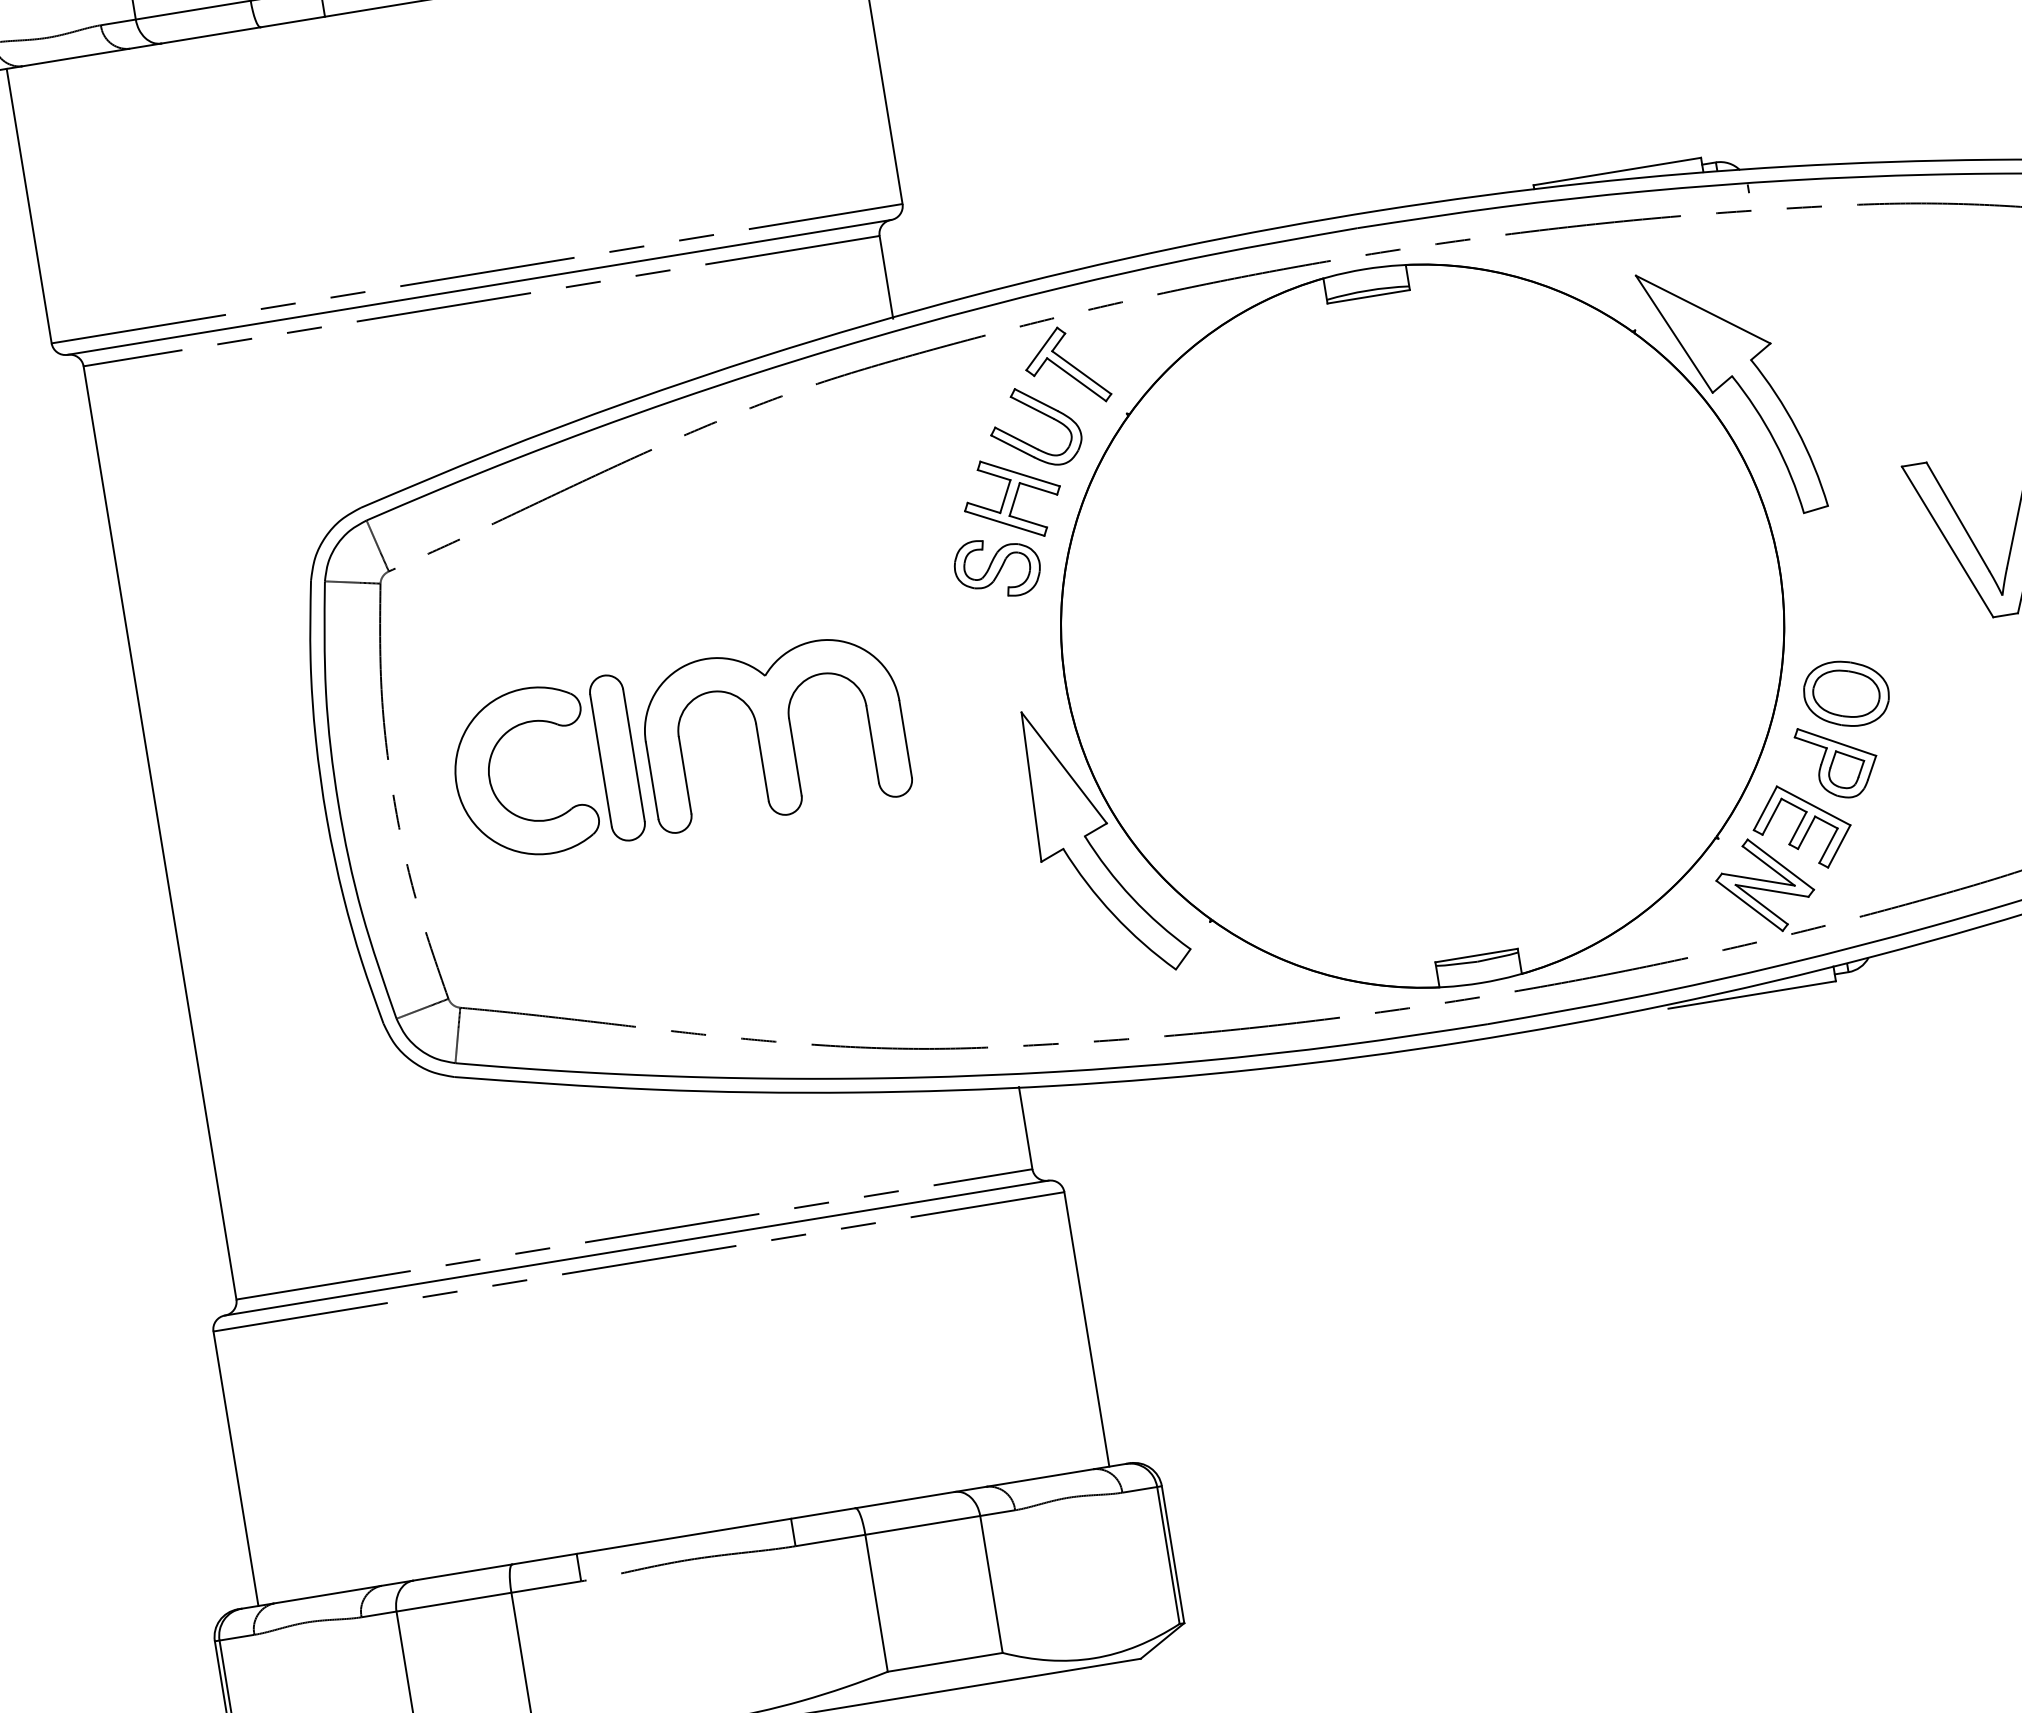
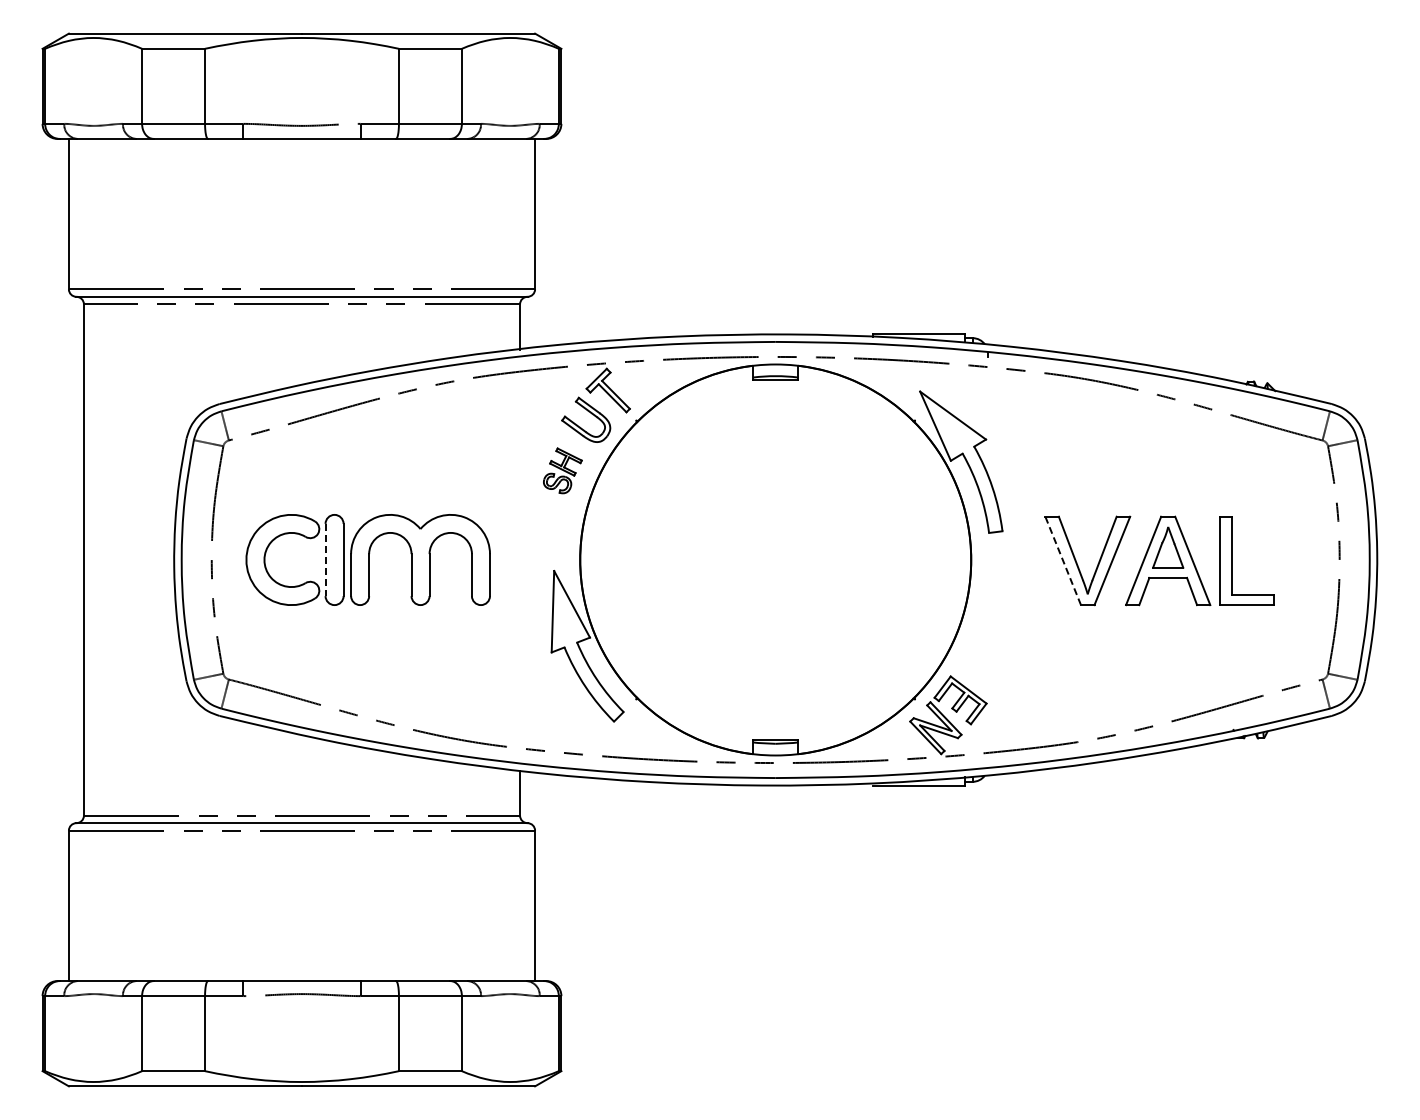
part: (1006, 526) -> (562, 470), size x0.6
line: (1948, 541) -> (1063, 560), solid -> dashed
part: (1843, 728) -> (991, 651), removed
line: (601, 761) -> (325, 560), solid -> dashed

